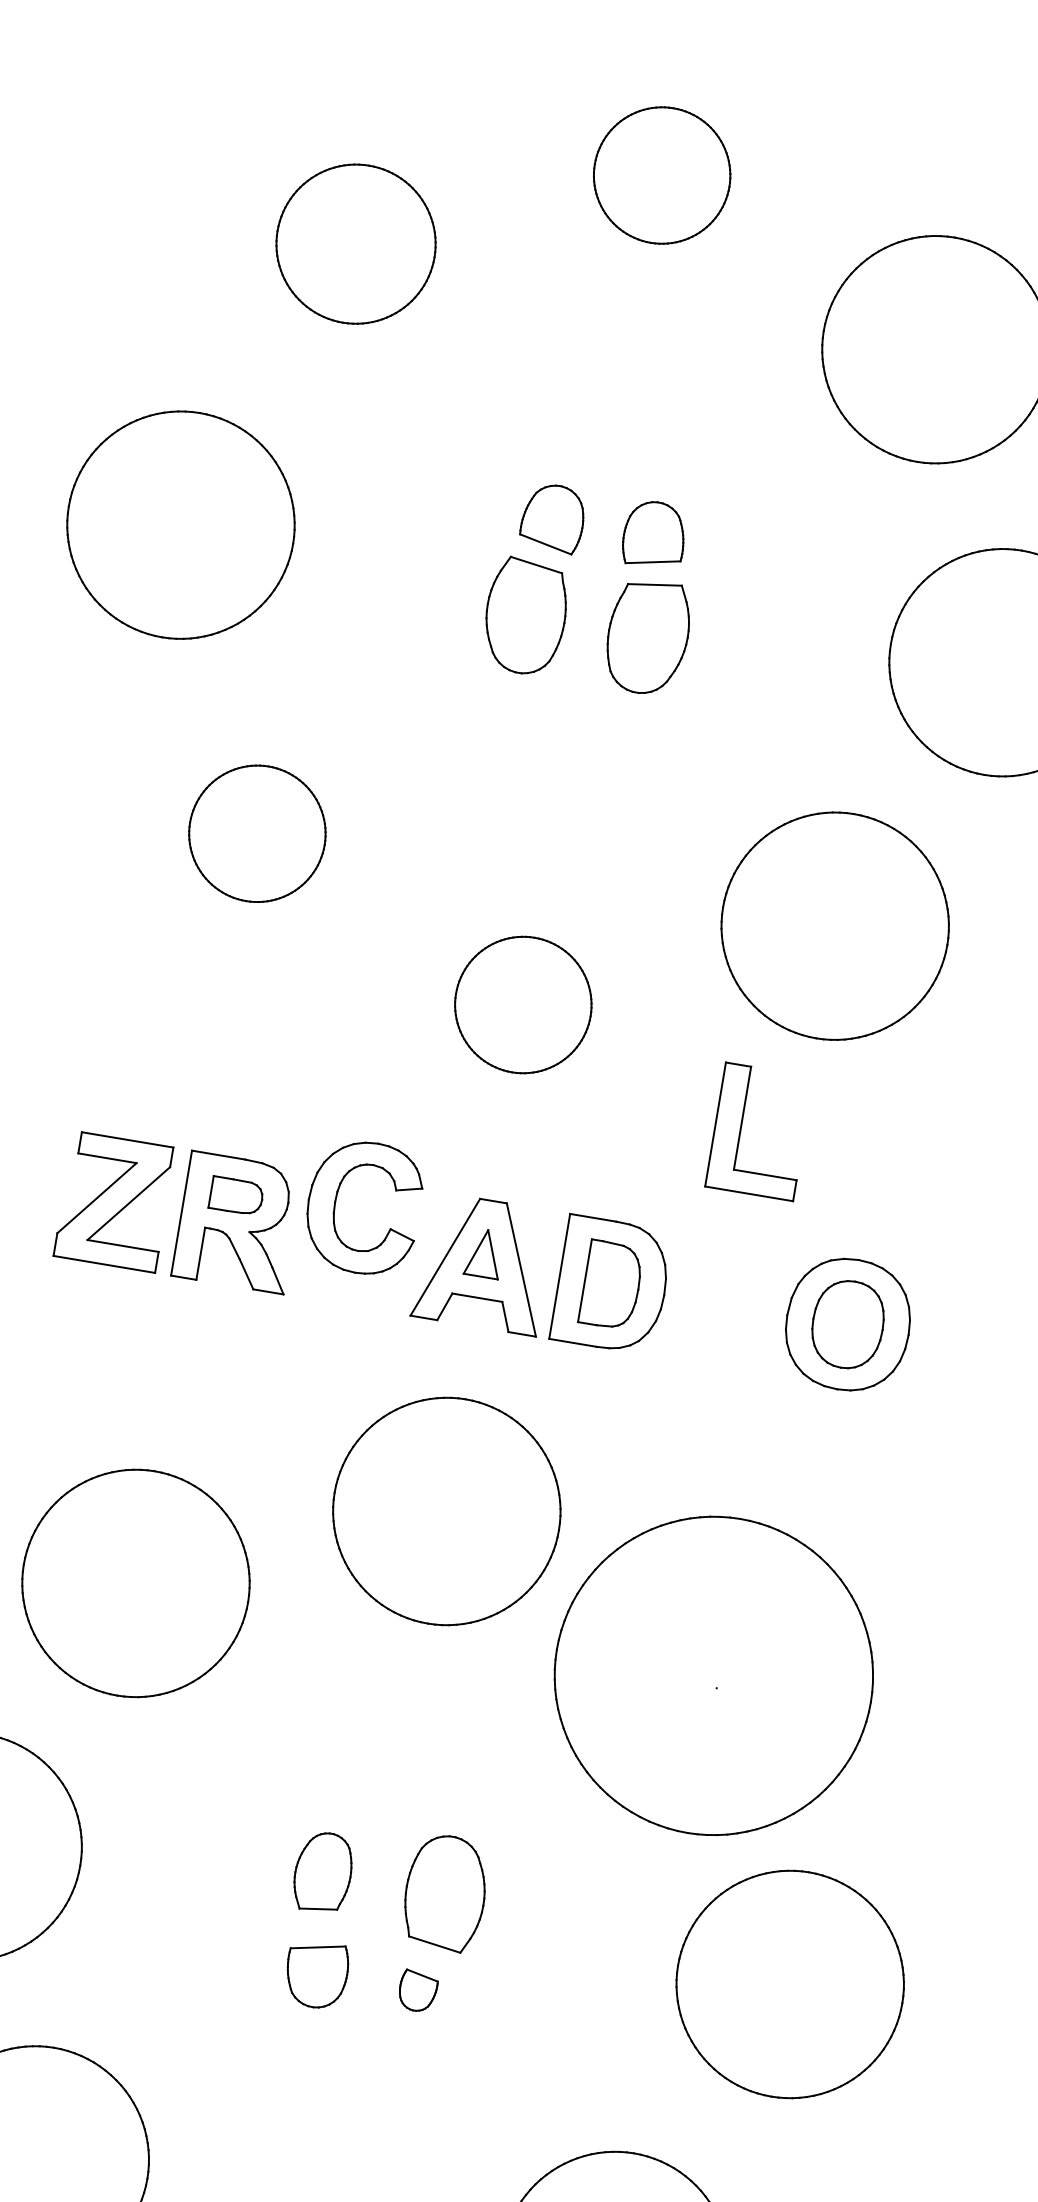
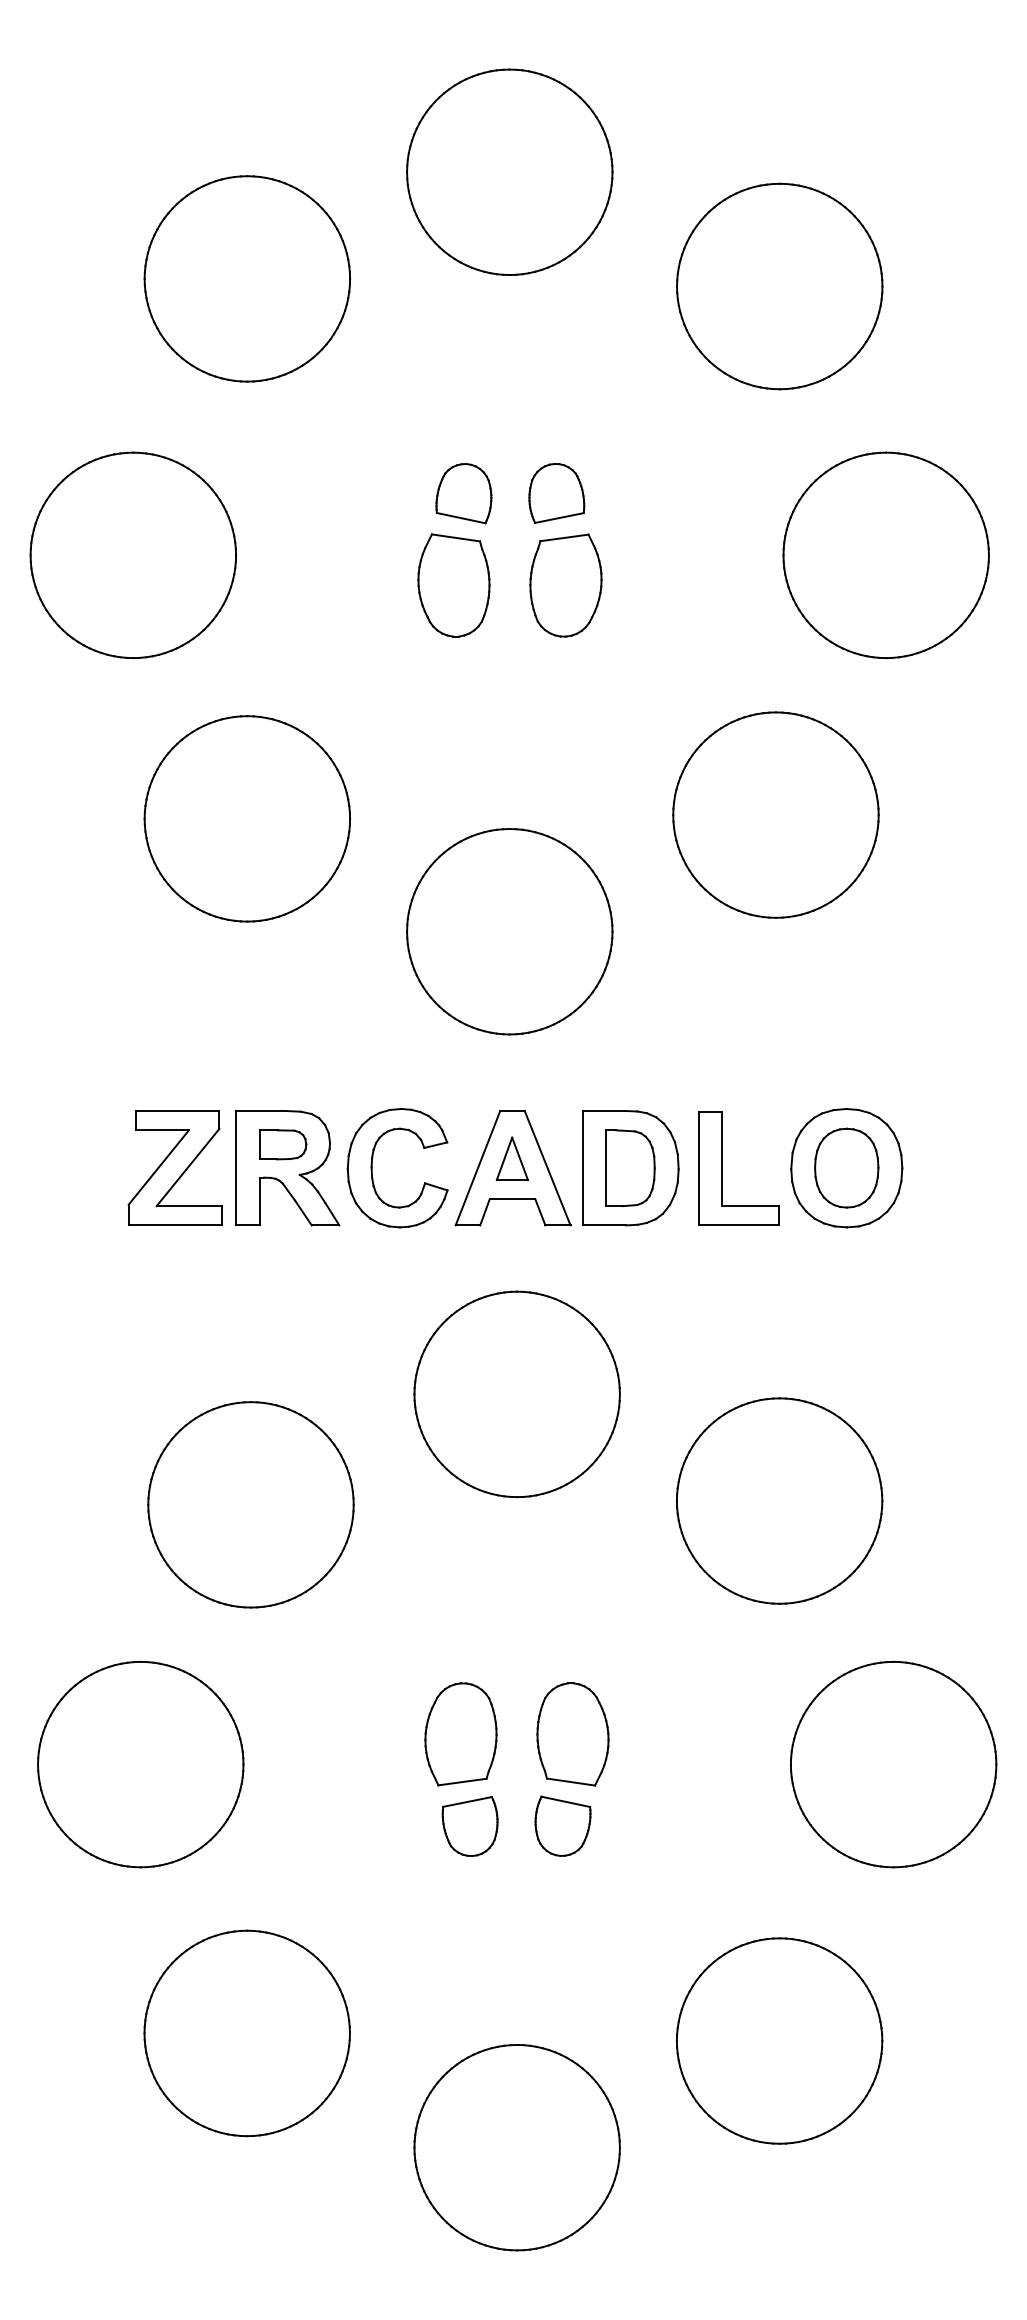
part: (661, 174) -> (509, 171), size x1.67
part: (356, 243) -> (247, 278), size x1.43
part: (257, 833) -> (247, 818), size x1.67
part: (522, 1004) -> (509, 931), size x1.67
part: (741, 1128) -> (722, 1168), moved
part: (335, 1203) -> (372, 1168), moved
part: (713, 1675) -> (779, 1500), size x0.71
part: (322, 1872) -> (460, 1734), size x1.43
part: (417, 1990) -> (562, 1825), size x1.67

